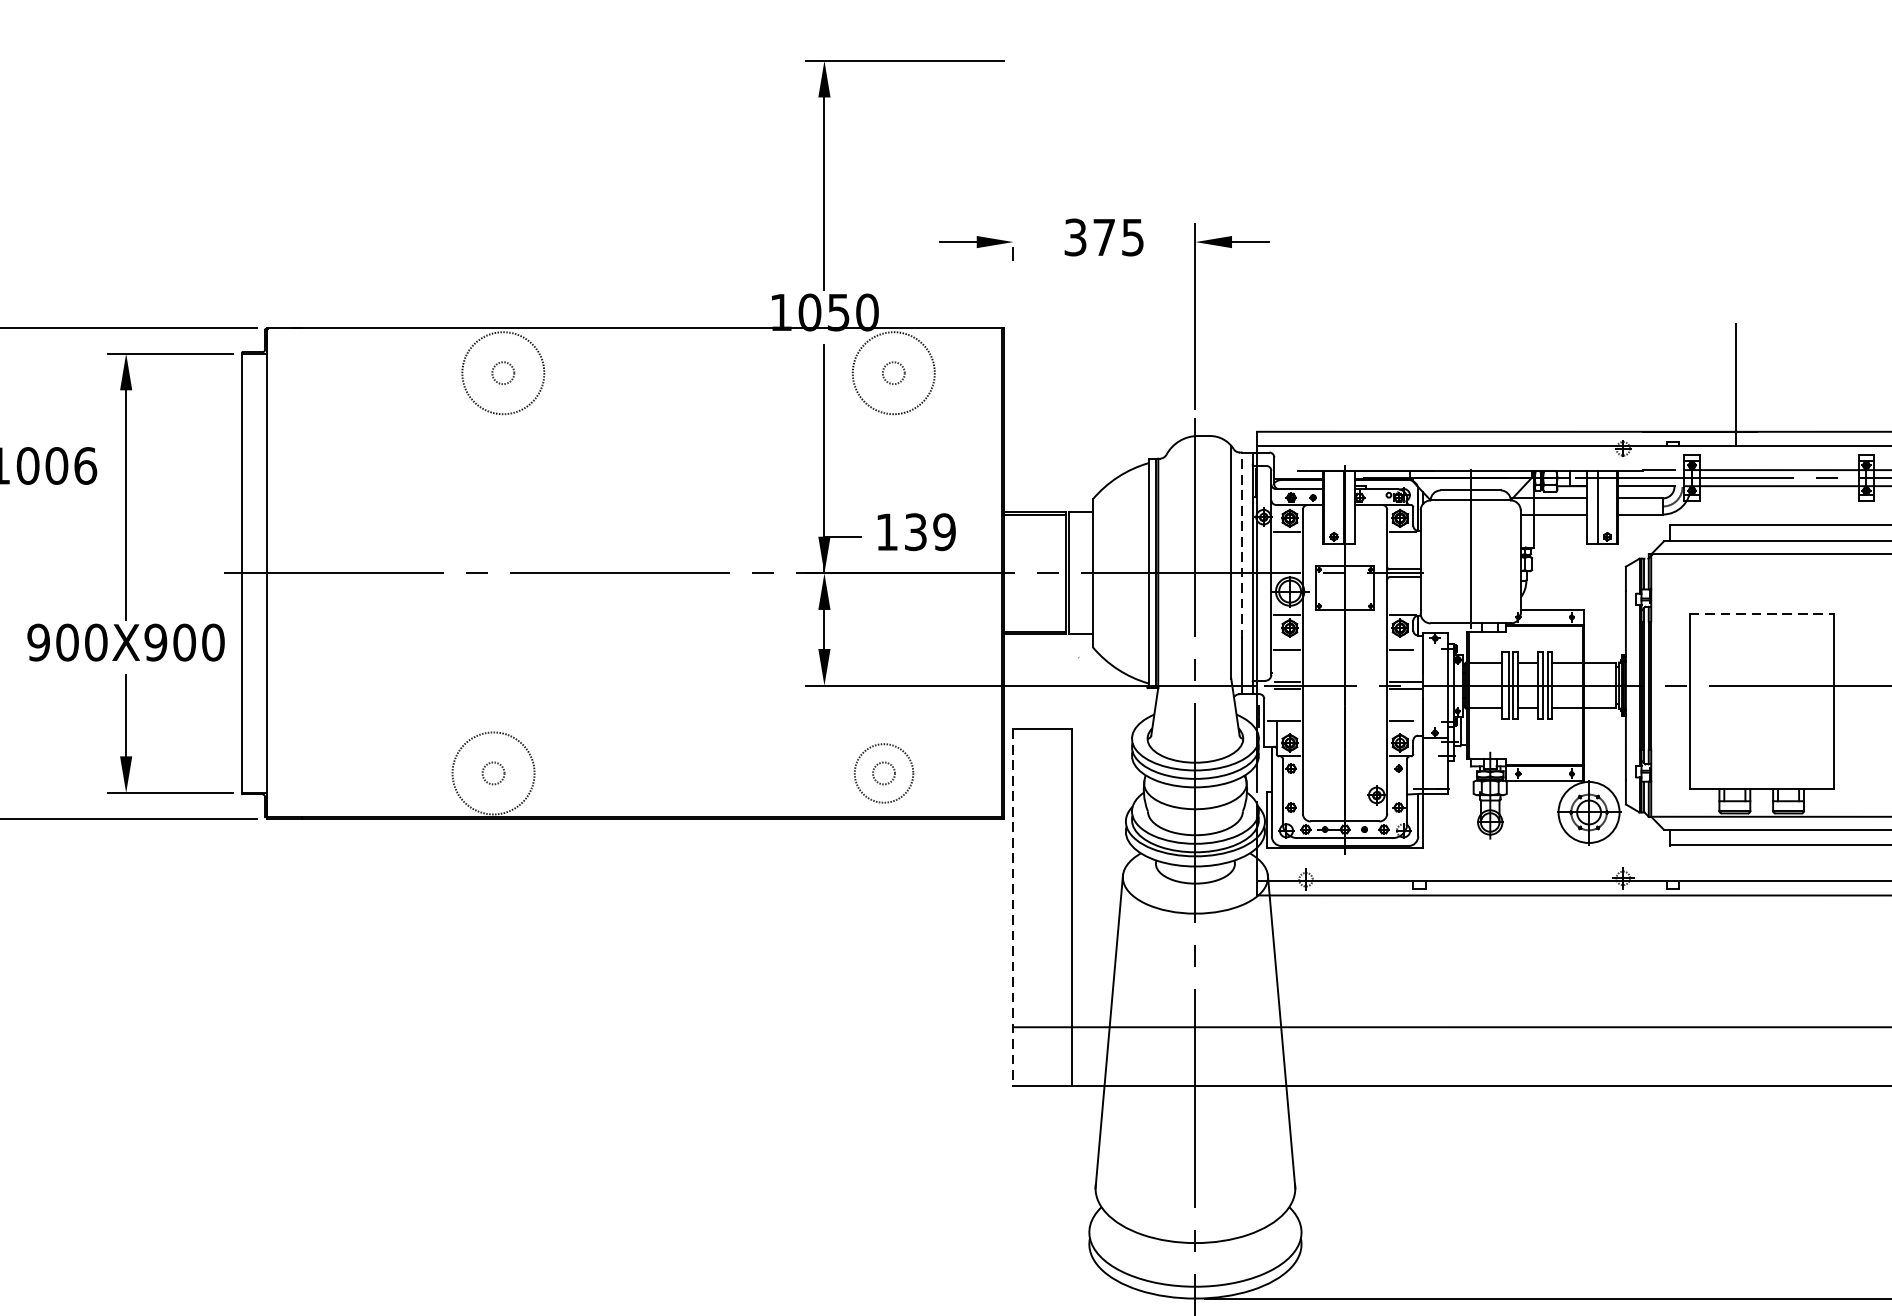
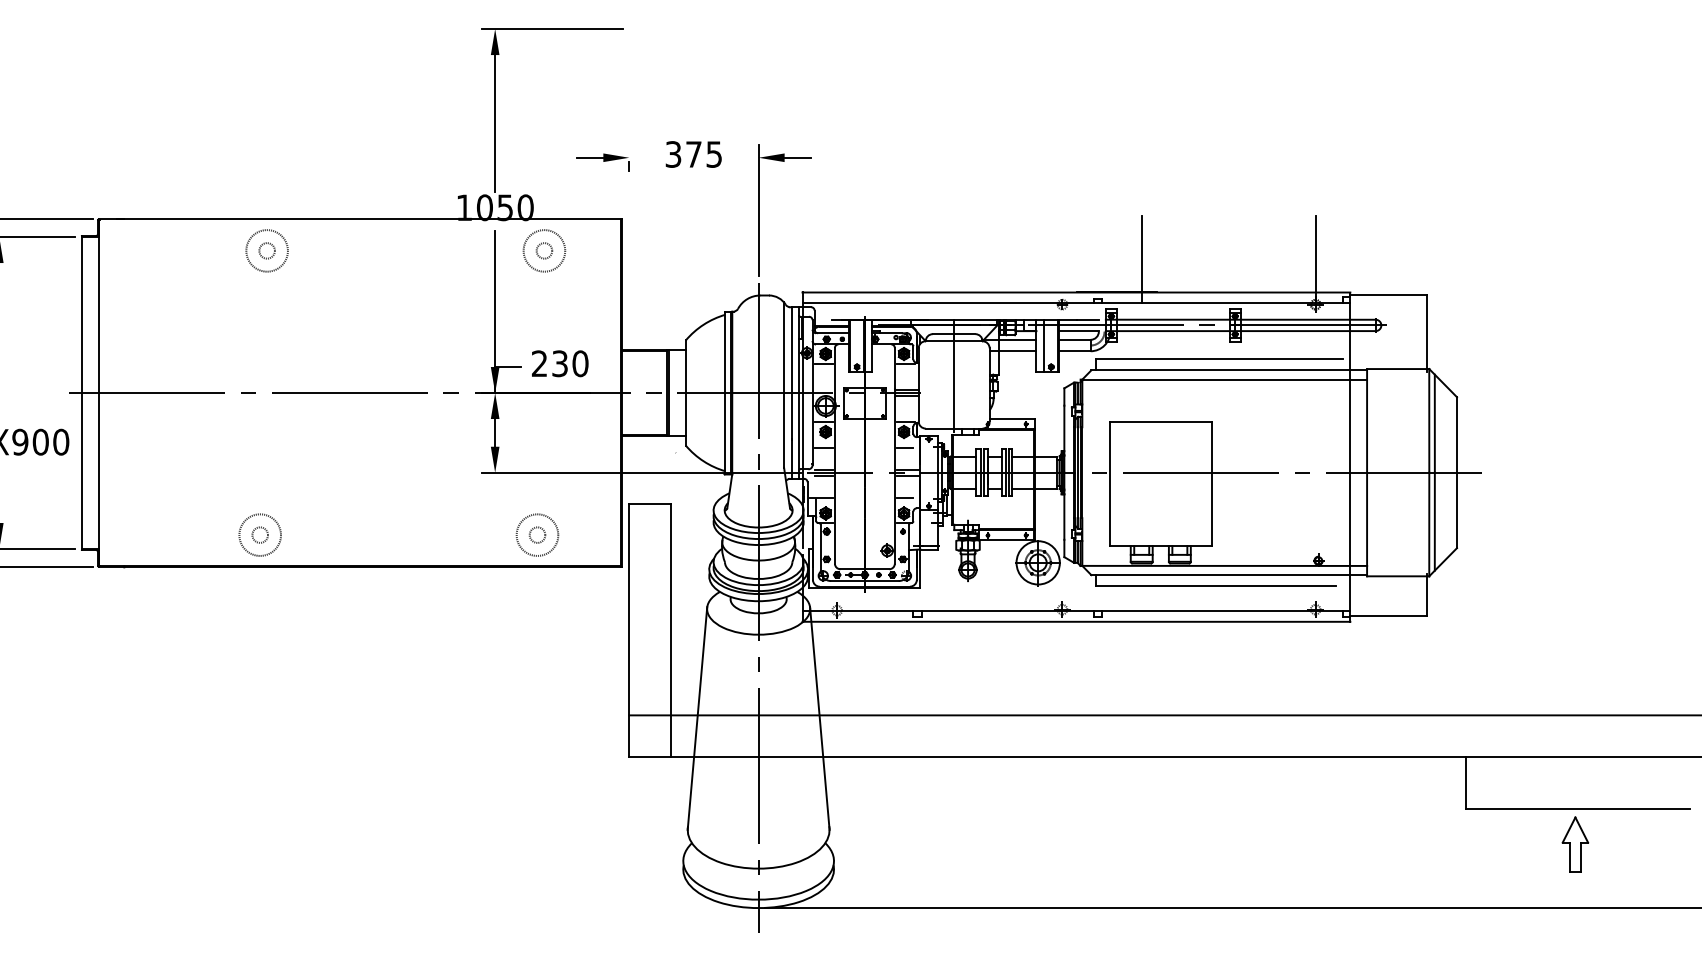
circle: (502, 372) -> (266, 250), size x0.71
circle: (893, 372) -> (544, 250), size x0.71
text: (916, 531) -> (560, 363), 139 -> 230
line: (1241, 545) -> (791, 373), dashed -> solid
line: (1762, 613) -> (1161, 421), dashed -> solid
circle: (493, 772) -> (260, 534), size x0.71
line: (1013, 907) -> (629, 630), dashed -> solid

